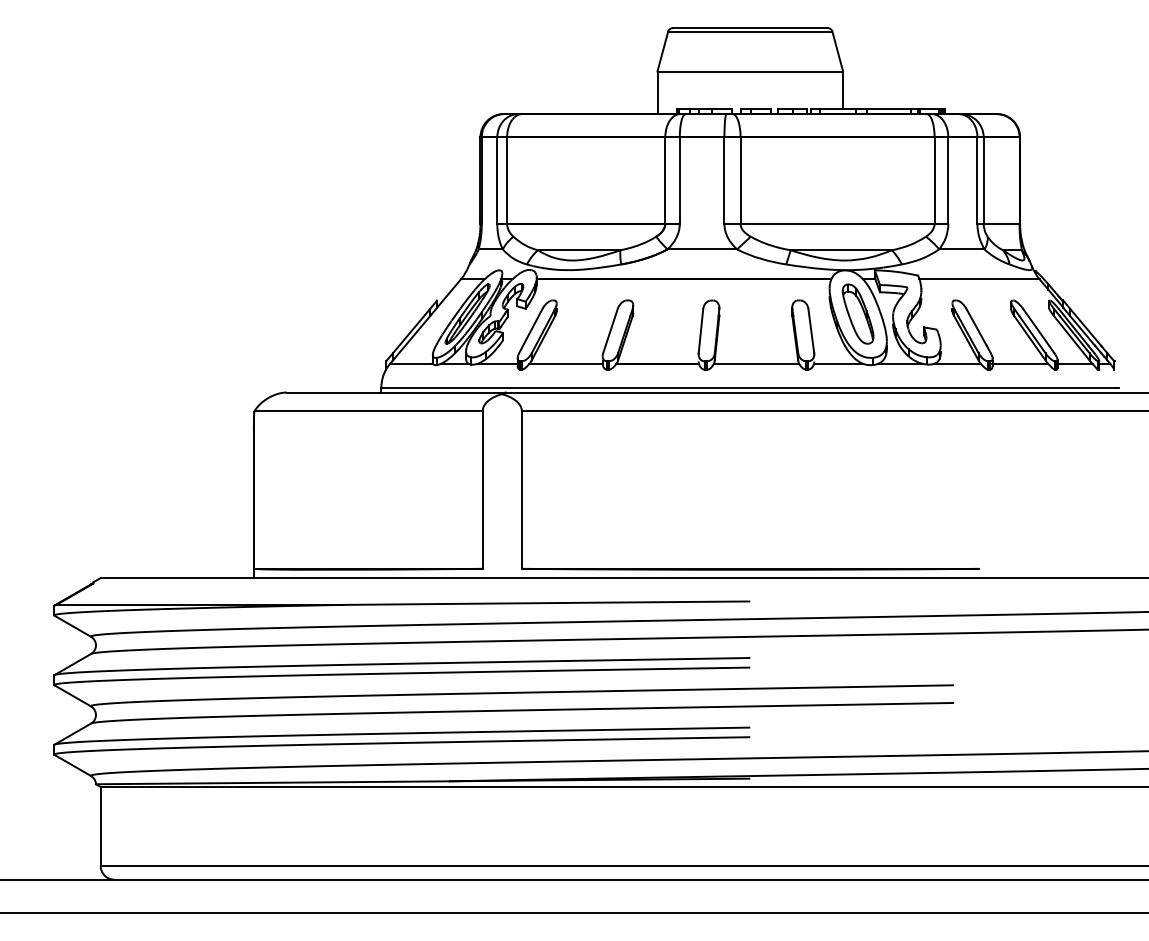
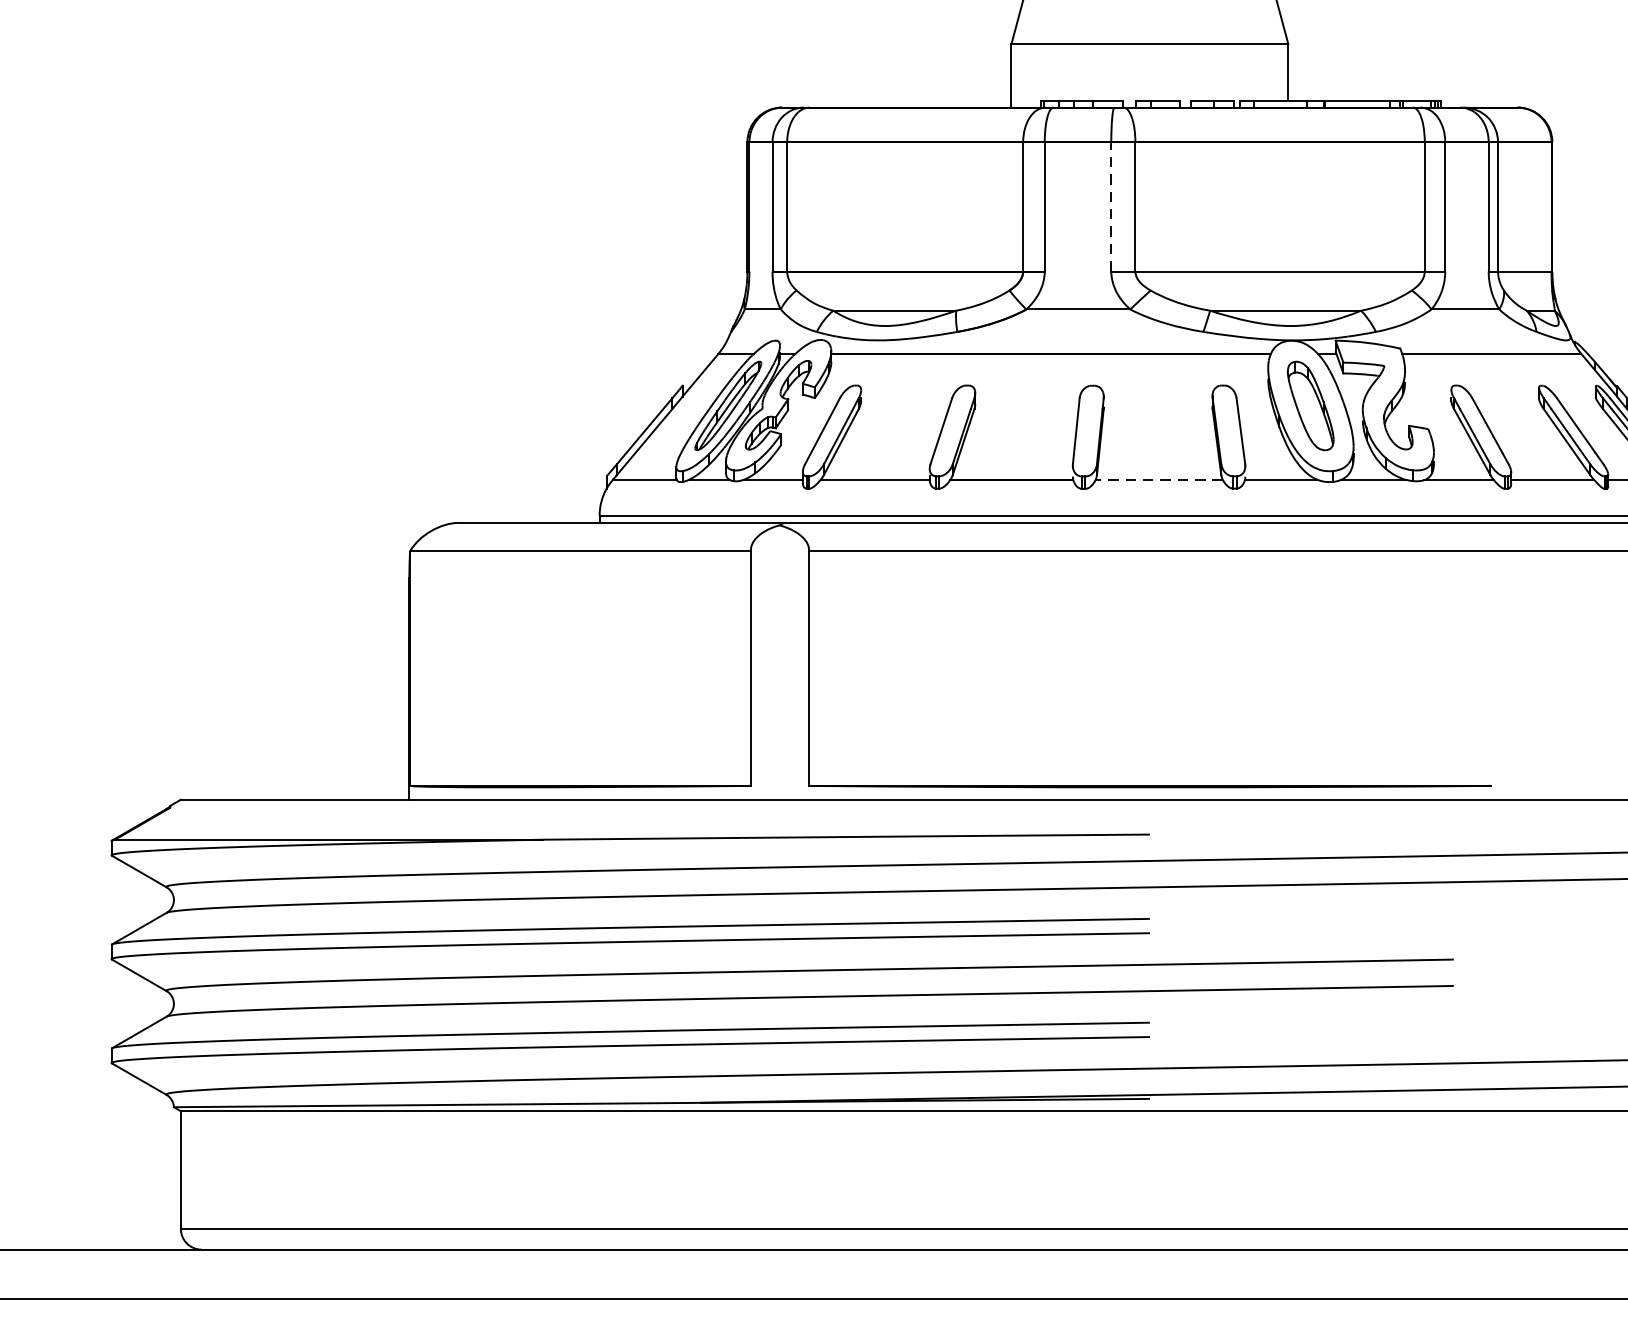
line: (724, 180) -> (1111, 206), solid -> dashed
line: (756, 363) -> (1159, 479), solid -> dashed

